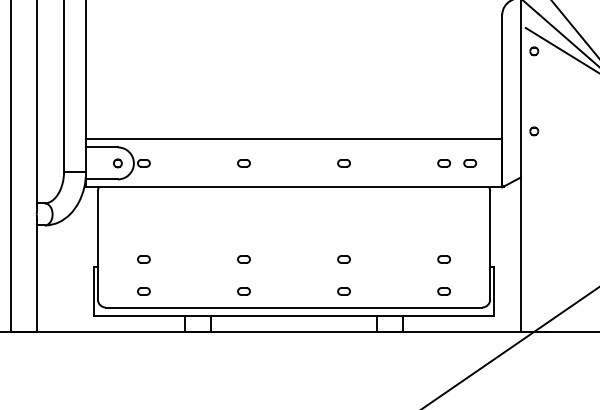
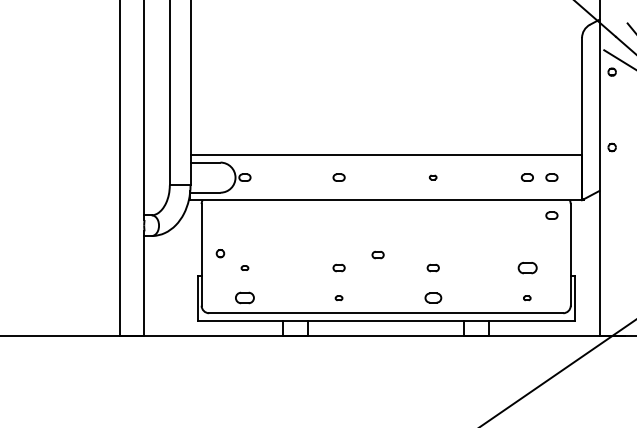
part: (117, 163) -> (220, 253), moved
part: (343, 163) -> (432, 177), size x0.6
part: (469, 203) -> (551, 215), added
part: (284, 245) -> (377, 254), added
part: (443, 258) -> (526, 267), size x1.6
part: (143, 259) -> (244, 268), size x0.6
part: (143, 291) -> (244, 298), size x1.6
part: (243, 291) -> (338, 298), size x0.6
part: (343, 291) -> (432, 298), size x1.4
part: (443, 291) -> (526, 298), size x0.6

